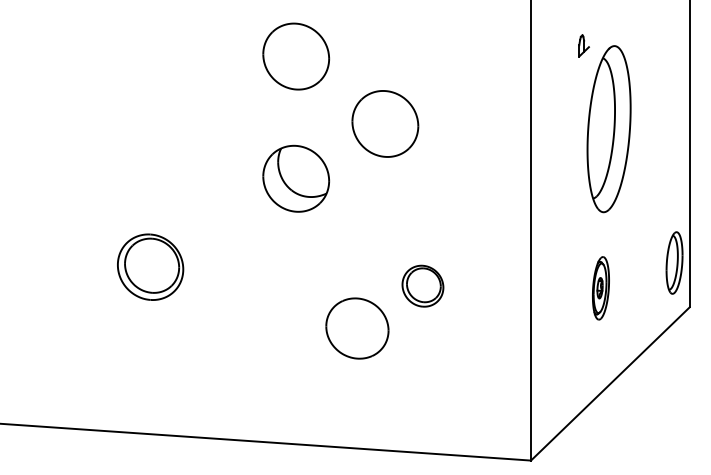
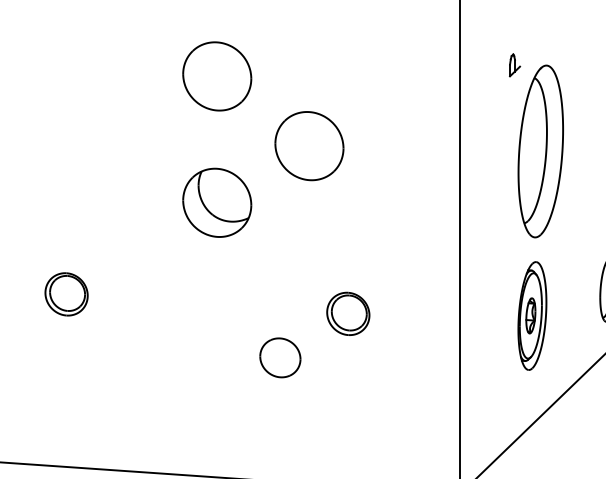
part: (150, 267) -> (66, 294), size x0.62
part: (600, 288) -> (531, 316), size x1.67
part: (356, 328) -> (279, 357), size x0.62

